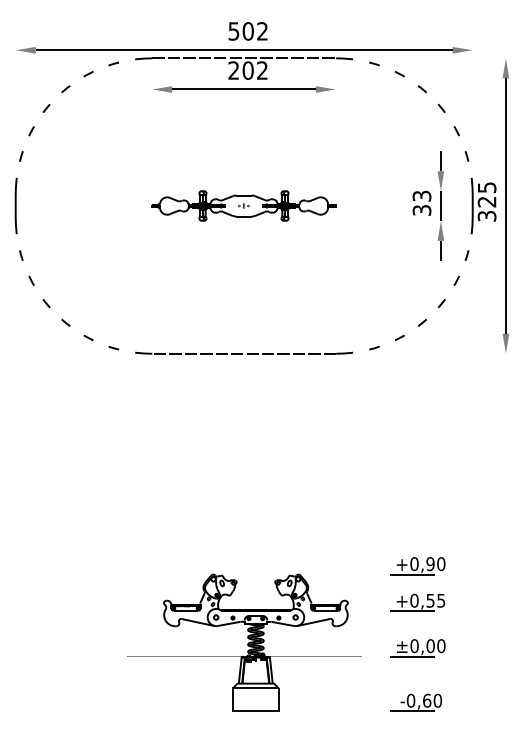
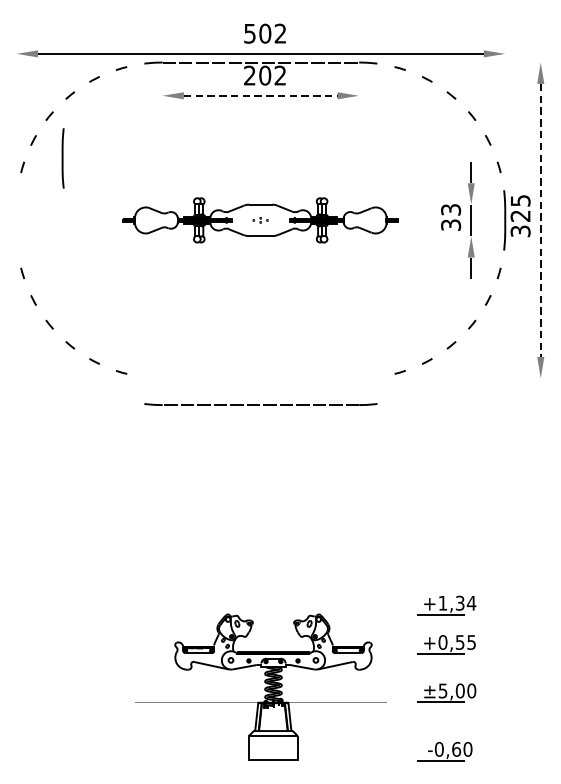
line: (243, 89) -> (260, 95), solid -> dashed
line: (15, 205) -> (62, 157), moved
part: (243, 205) -> (260, 219), size x1.4
line: (505, 206) -> (540, 220), solid -> dashed
part: (244, 352) -> (261, 403), moved
text: (427, 564) -> (456, 603), +0,90 -> +1,34
text: (414, 646) -> (443, 691), ±0,00 -> ±5,00

